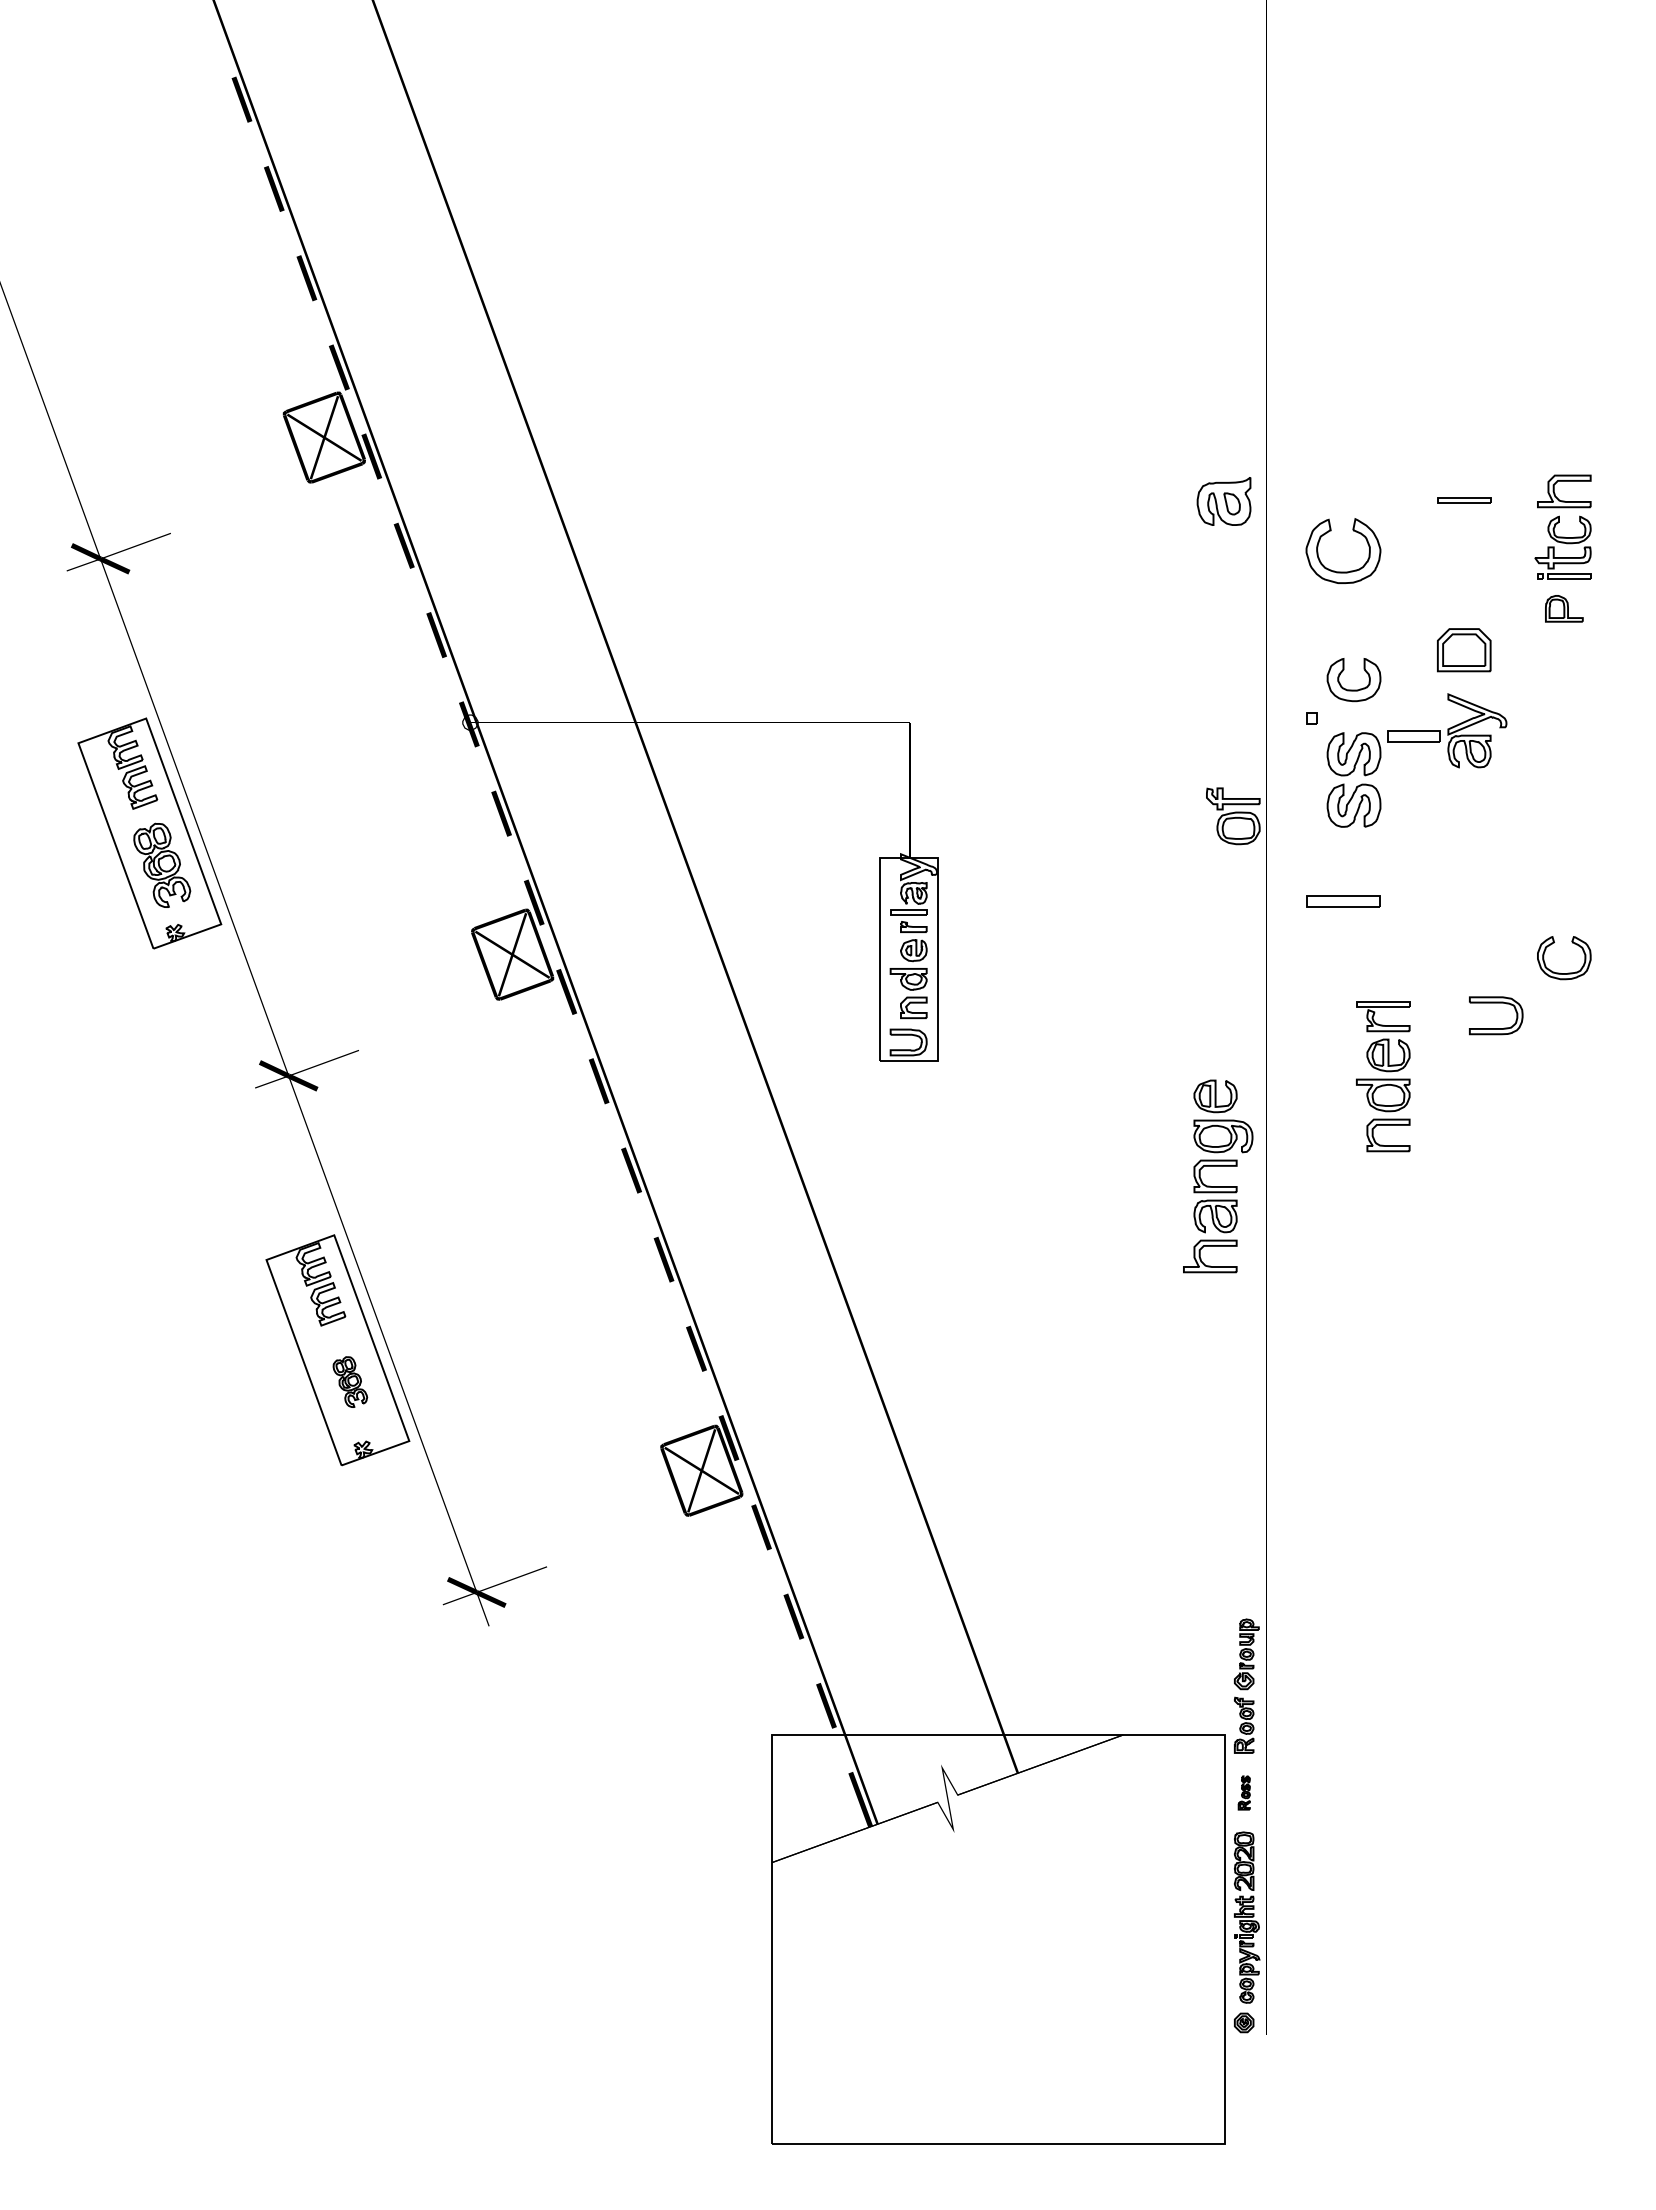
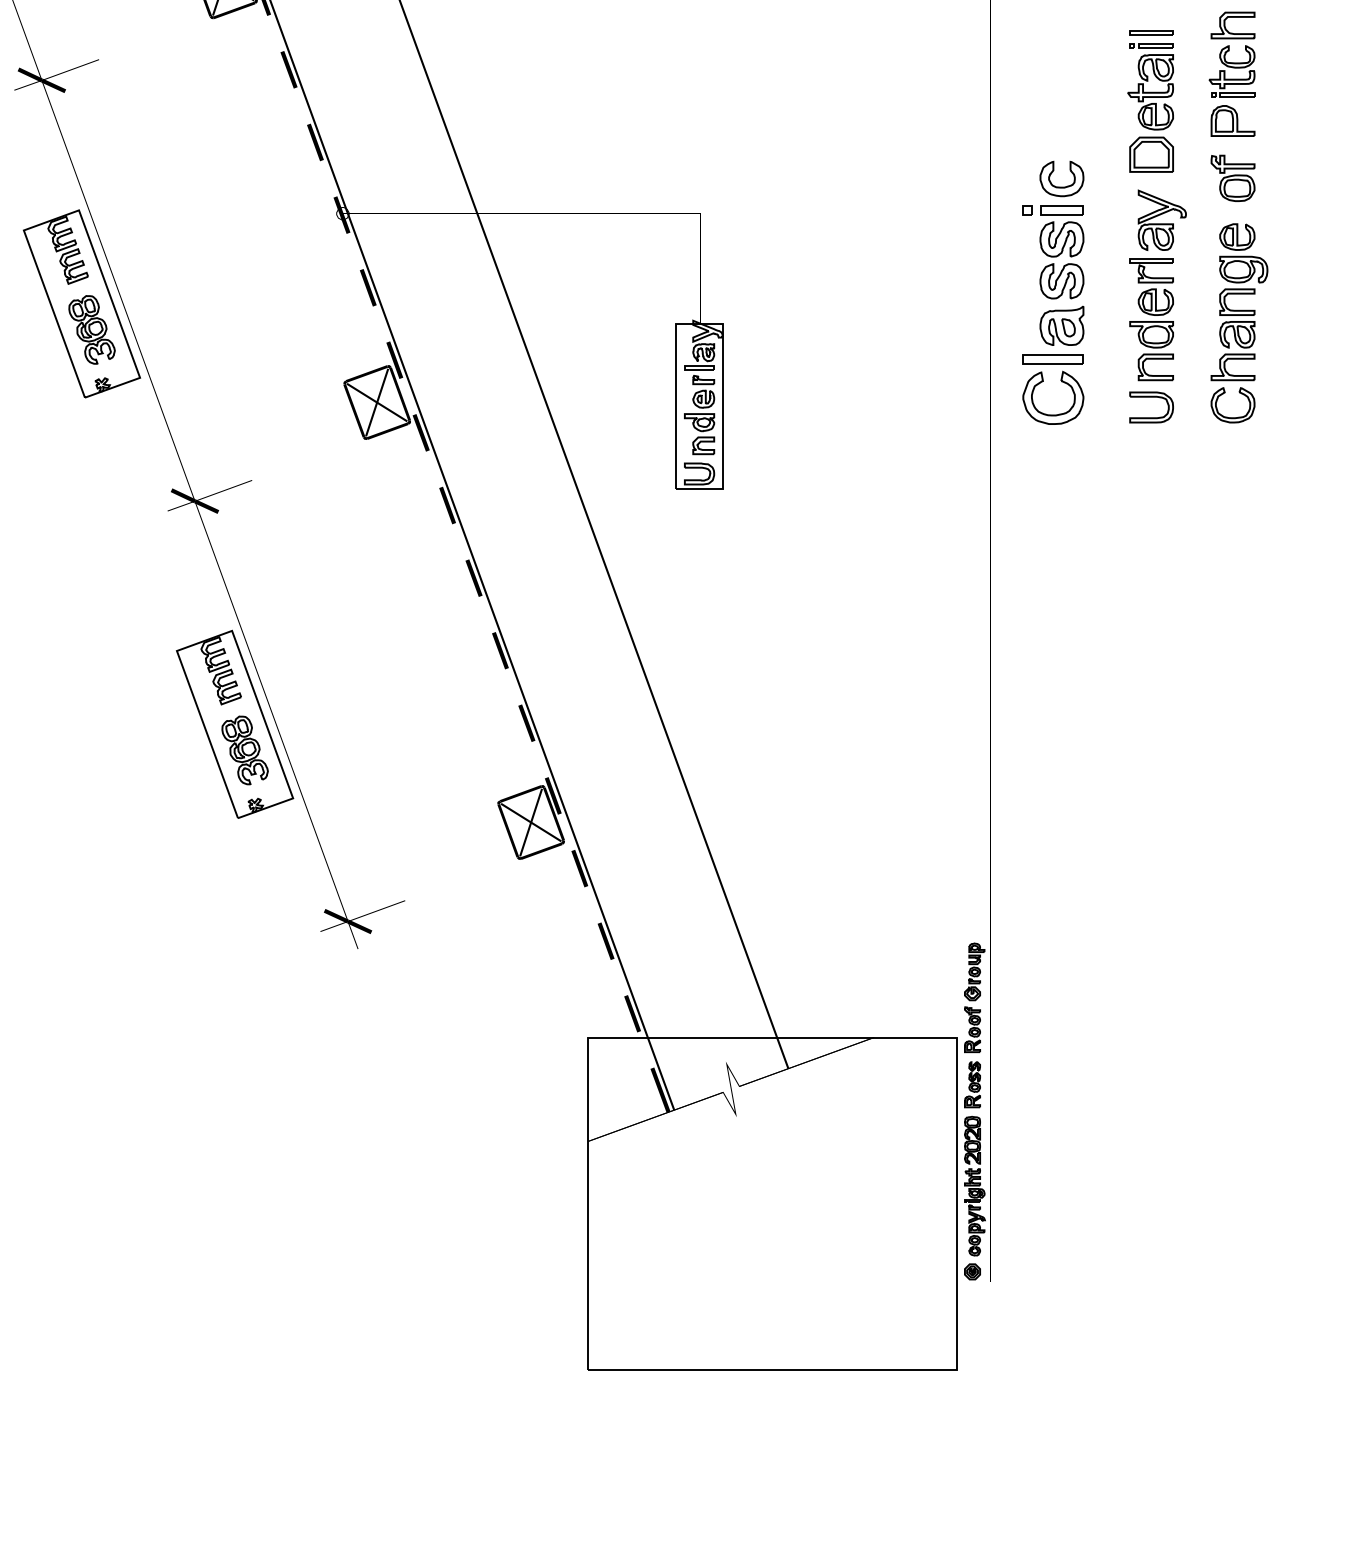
part: (1223, 501) -> (1061, 325), moved
part: (1459, 560) -> (1147, 81), added
part: (1343, 571) -> (1053, 414), moved
part: (1564, 608) -> (1233, 120), size x1.43
part: (1413, 736) -> (1061, 210), moved
part: (1233, 816) -> (1233, 178), moved
part: (1496, 1003) -> (1151, 397), moved
part: (1383, 1076) -> (1151, 319), moved
part: (1218, 1166) -> (1239, 294), moved
part: (350, 1381) -> (245, 749), size x1.67
part: (1244, 1792) -> (972, 1084), size x1.67

